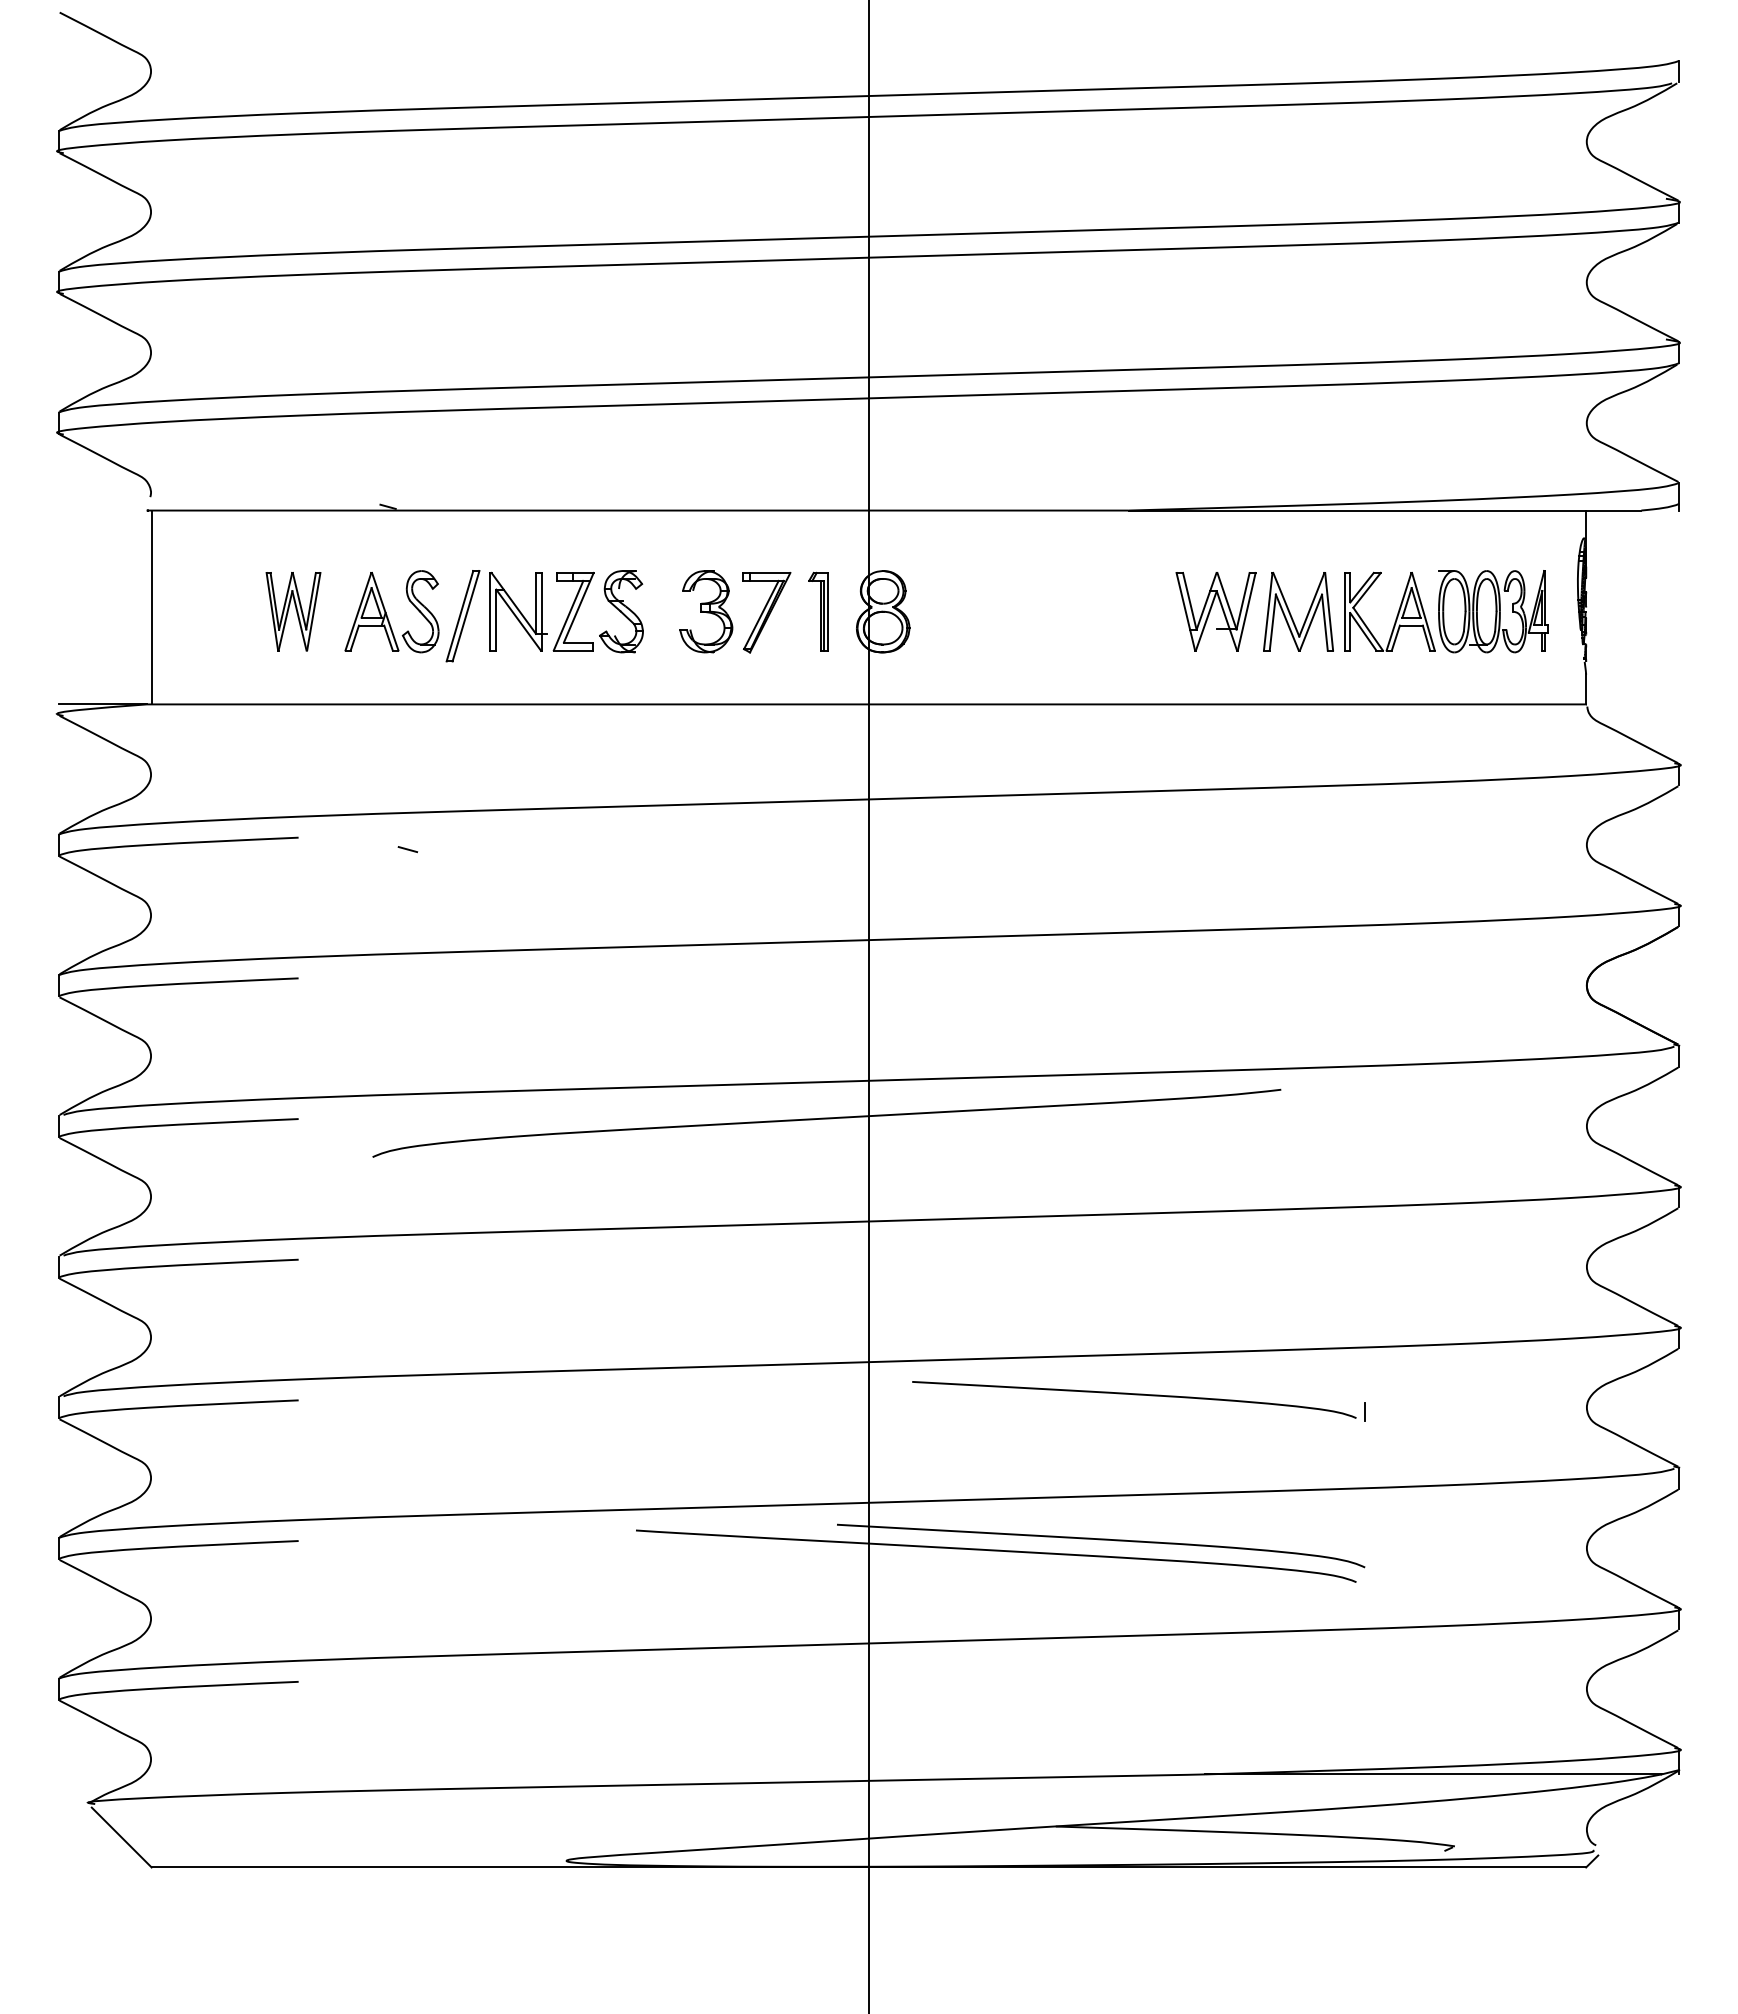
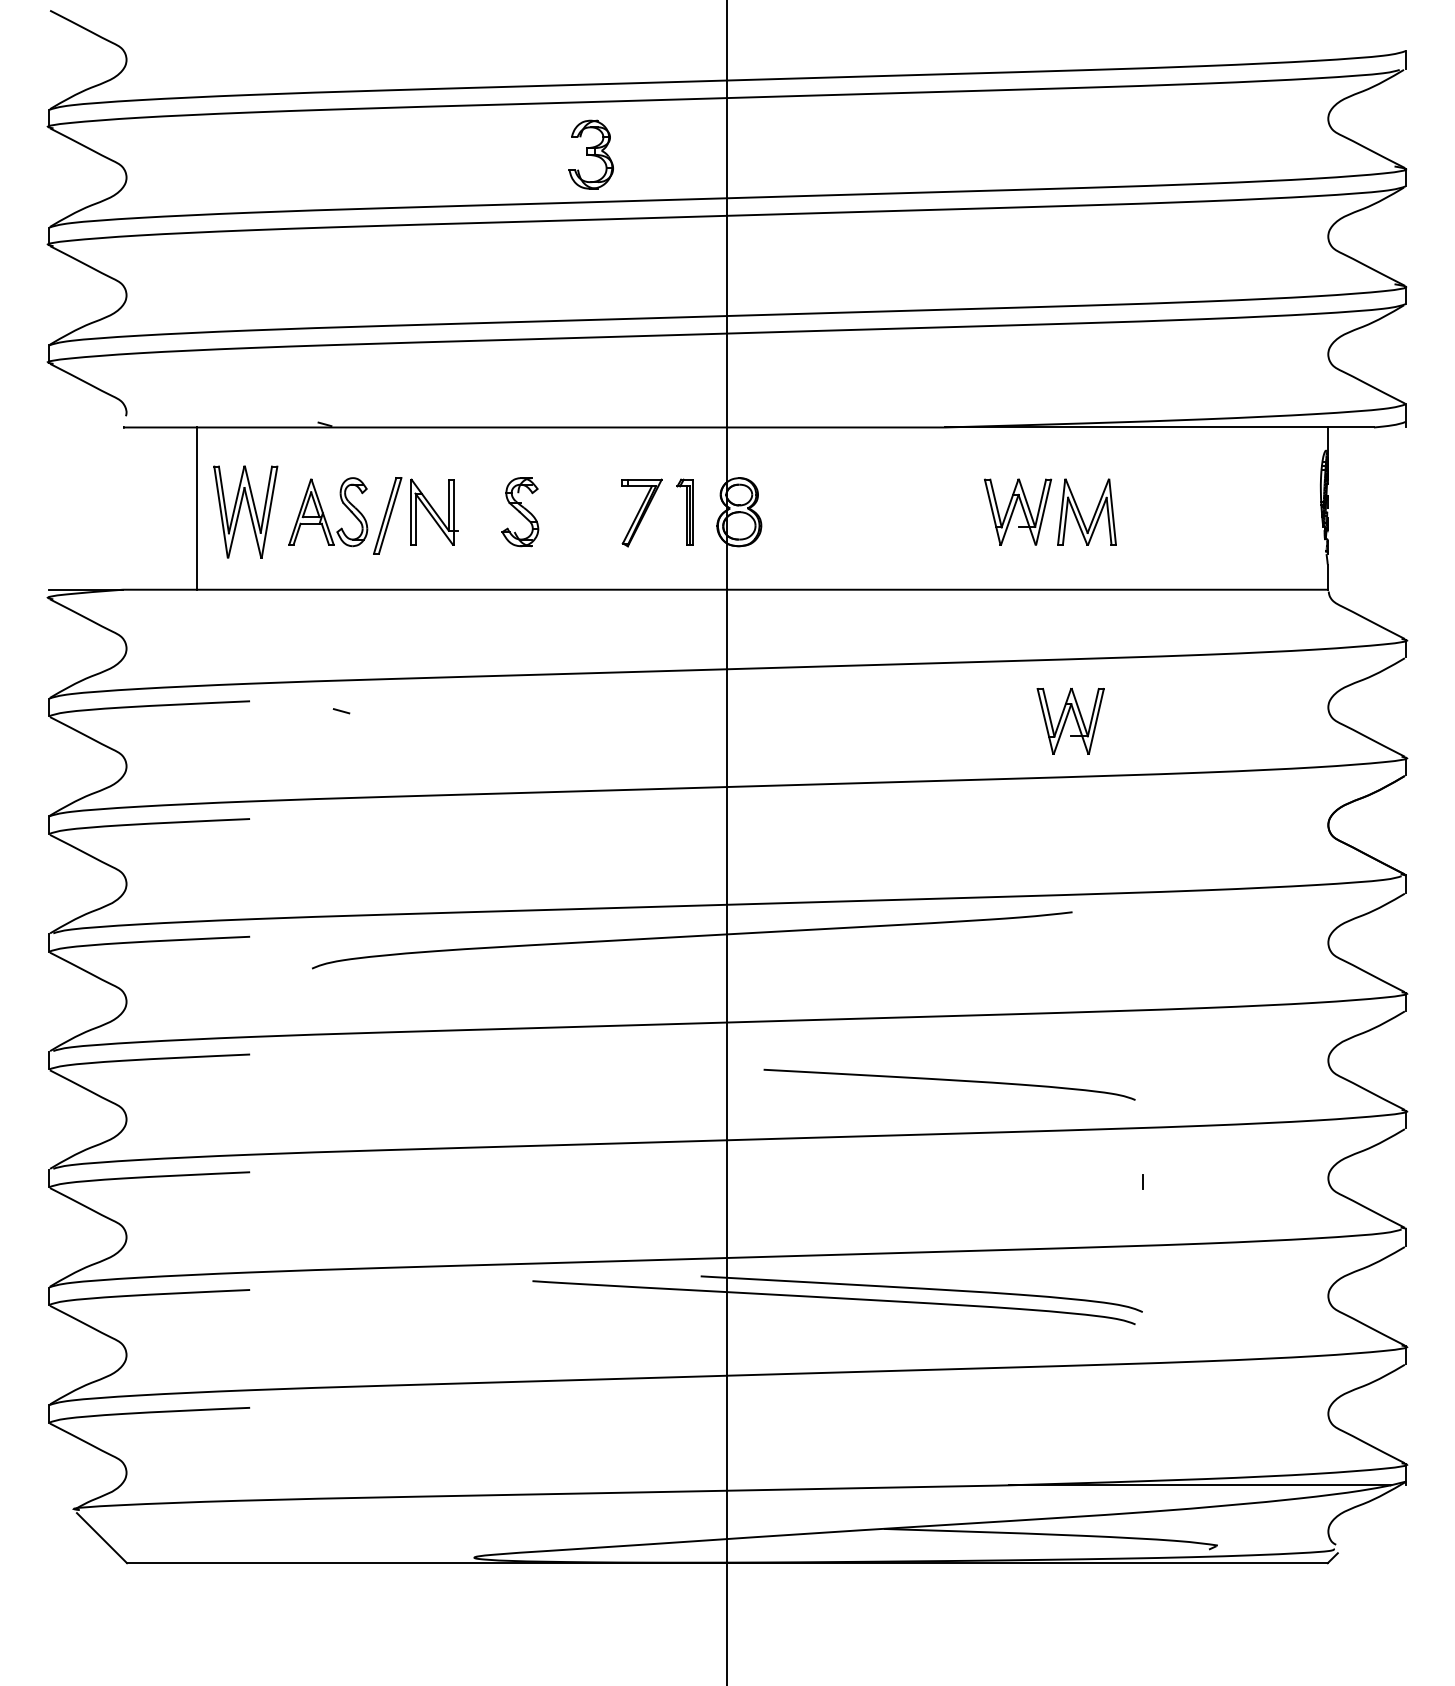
line: (151, 607) -> (196, 508), moved
part: (293, 611) -> (245, 511), size x1.4
part: (573, 611) -> (480, 511), removed
part: (706, 611) -> (591, 154), moved
part: (1446, 611) -> (1210, 511), removed
part: (1278, 861) -> (1070, 721), added
curve: (1134, 1395) -> (949, 1081), moved

